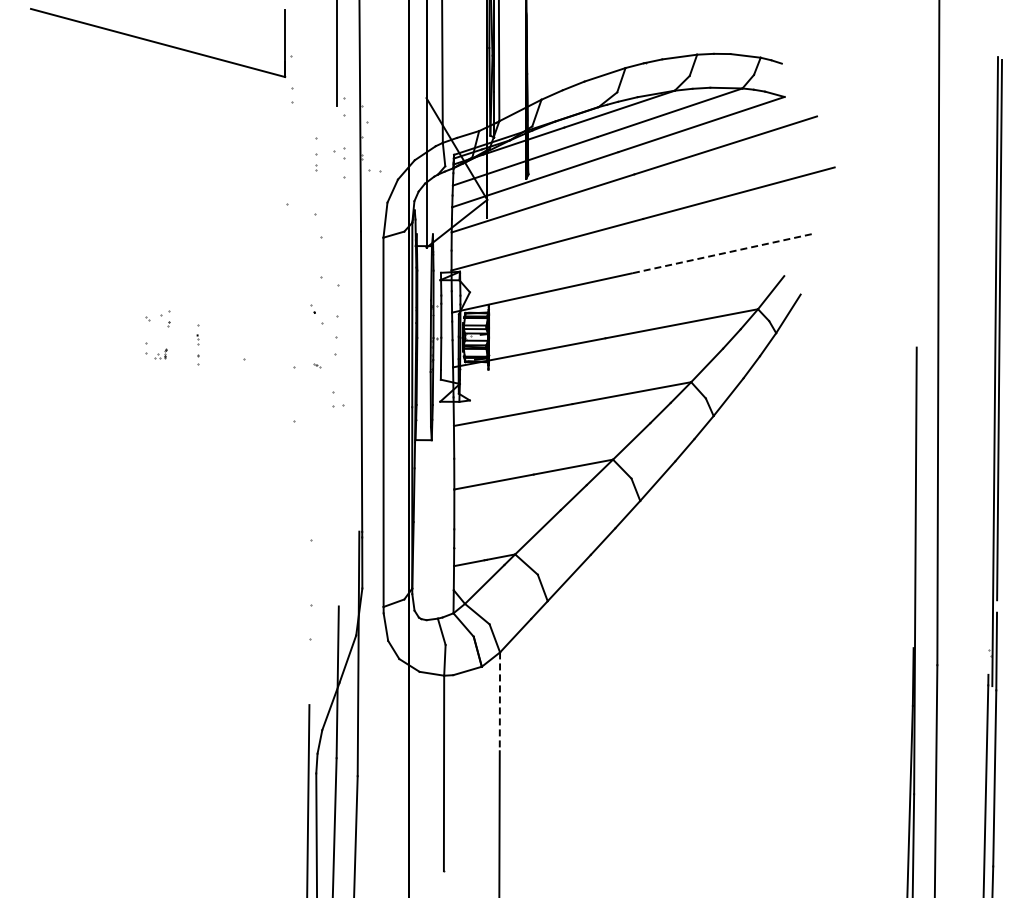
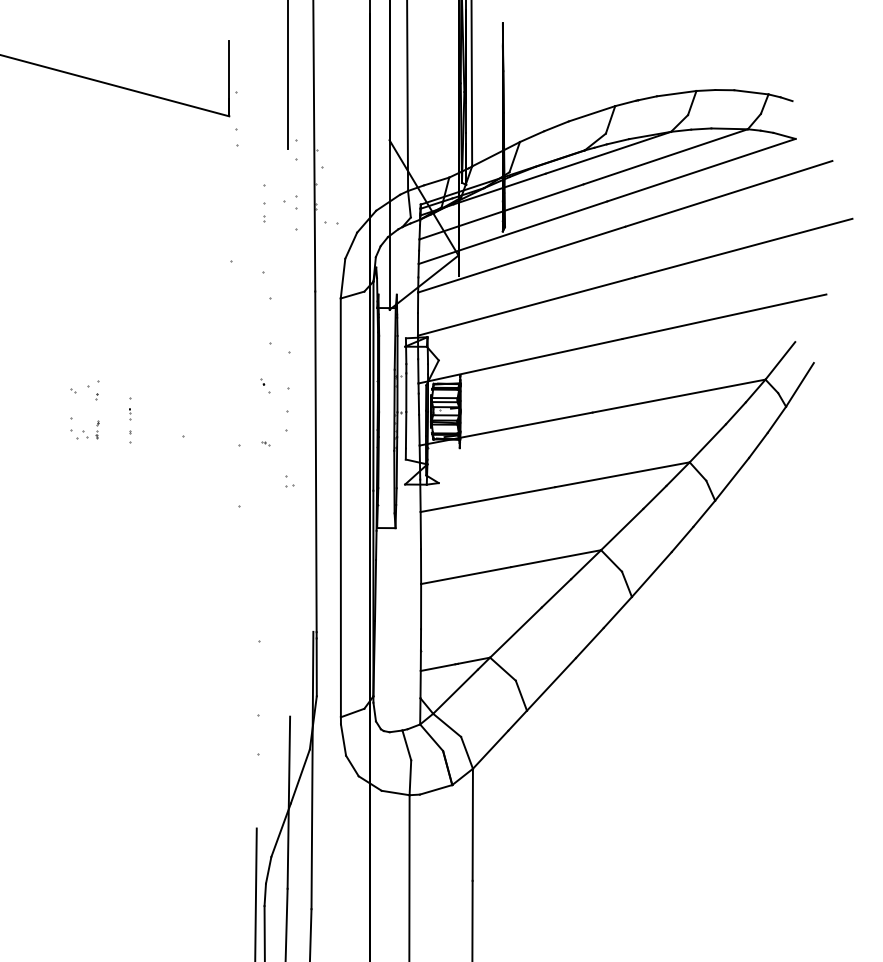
line: (721, 253) -> (724, 316), dashed -> solid
part: (317, 314) -> (265, 385), size x0.62
part: (160, 353) -> (87, 429), size x1.67
part: (339, 398) -> (290, 480), size x0.62
line: (499, 702) -> (472, 825), dashed -> solid

